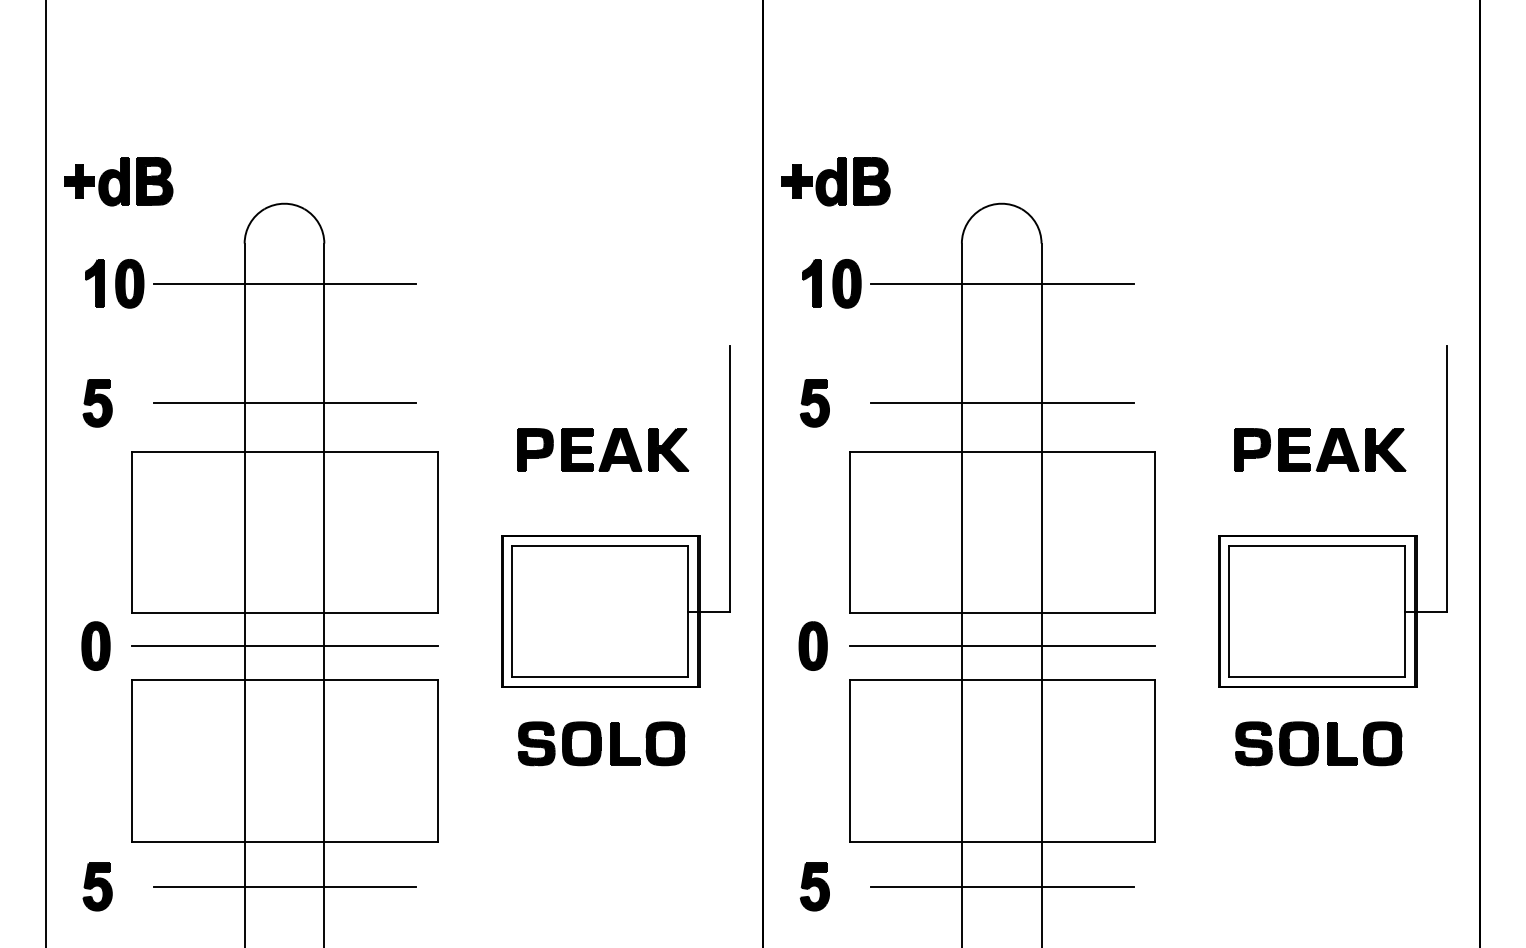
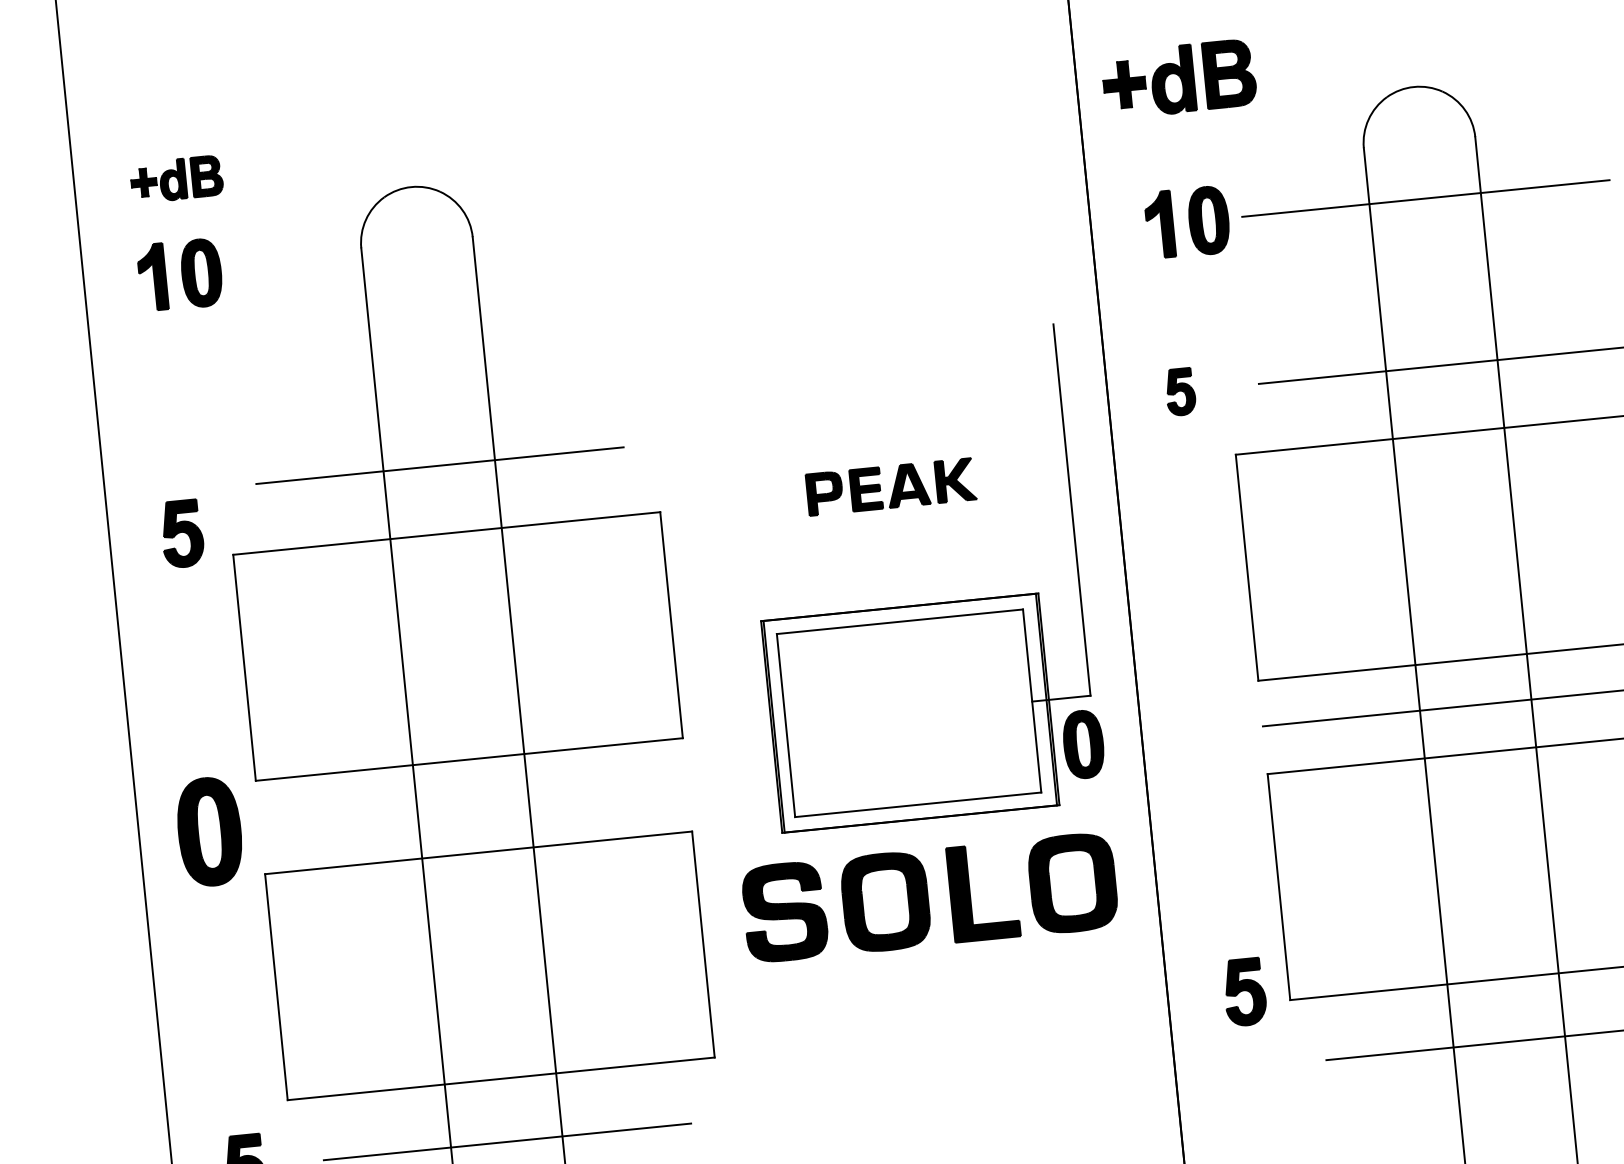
part: (118, 181) -> (176, 179), size x0.6
part: (114, 283) -> (180, 274), moved
line: (284, 283) -> (422, 298), removed
part: (97, 403) -> (182, 534), moved
part: (814, 403) -> (1180, 392), size x0.7
part: (603, 449) -> (891, 486), size x0.7
part: (95, 645) -> (208, 830), size x1.6
line: (284, 645) -> (473, 804), removed
part: (812, 645) -> (1082, 743), moved
part: (601, 743) -> (929, 897), size x1.6
part: (814, 886) -> (1244, 991), moved

